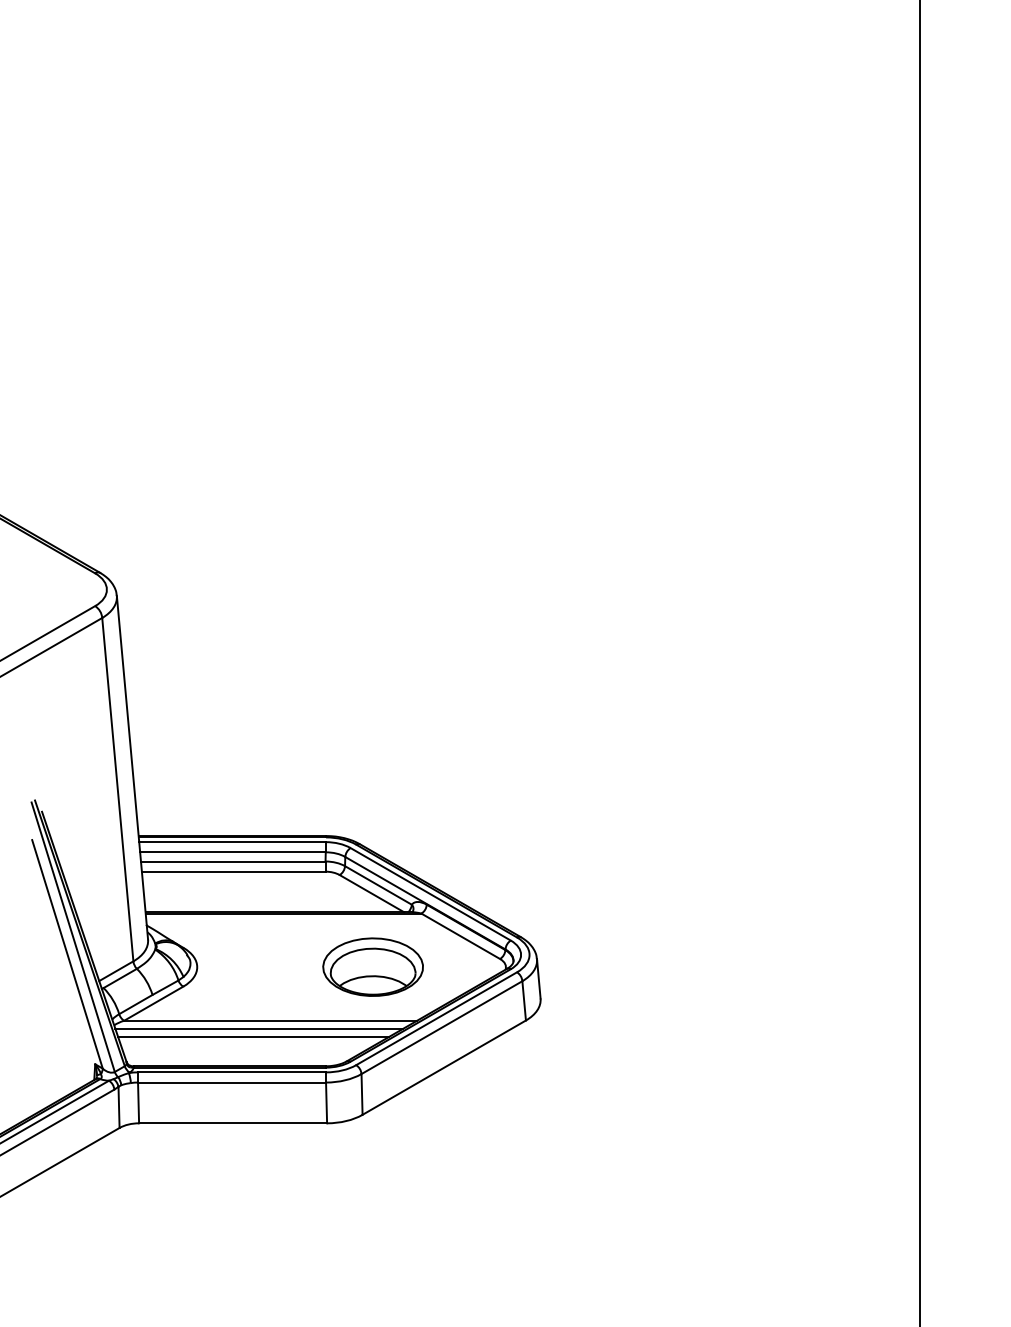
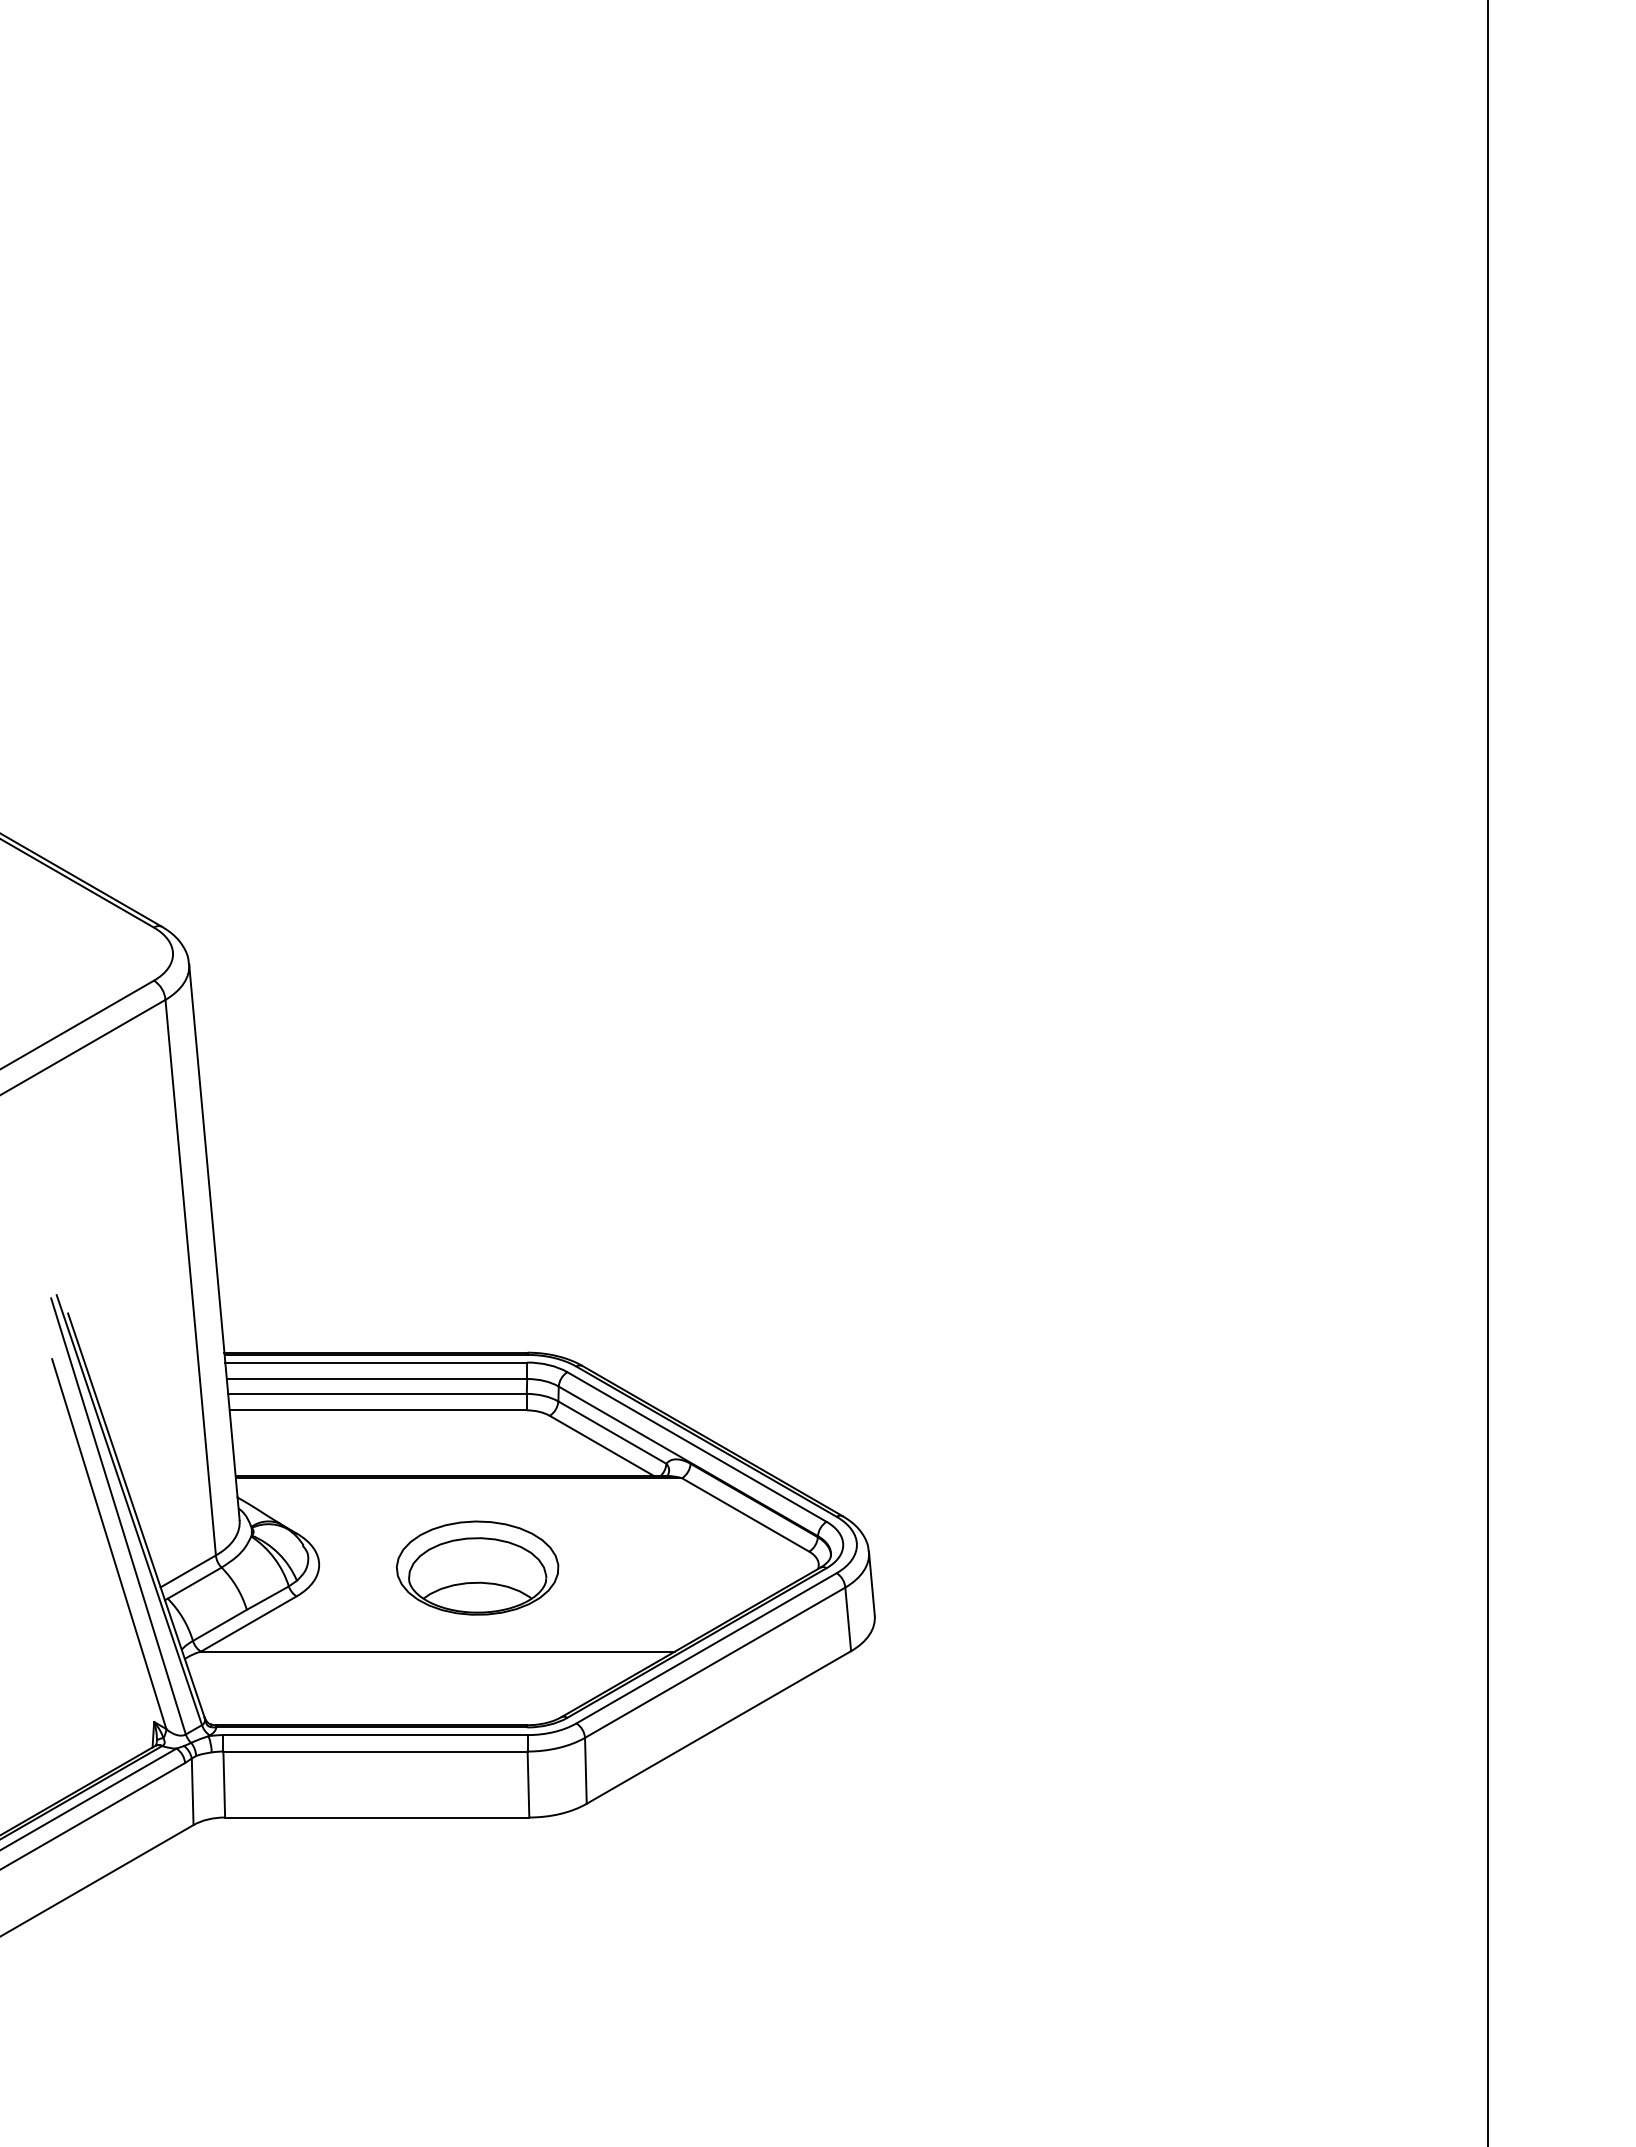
part: (372, 966) -> (476, 1567), moved
line: (258, 1028) -> (418, 1664), removed
line: (253, 1037) -> (410, 1678), removed

